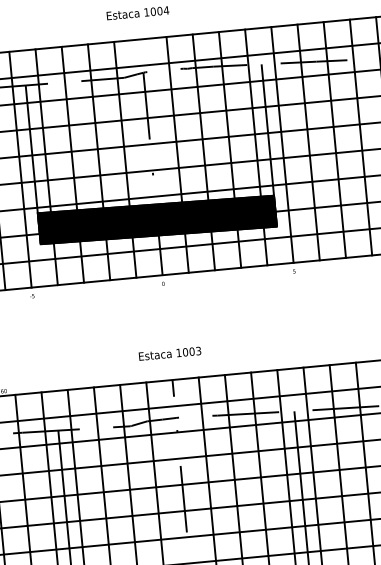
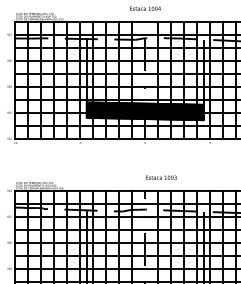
text: (170, 353) -> (161, 177), moved

